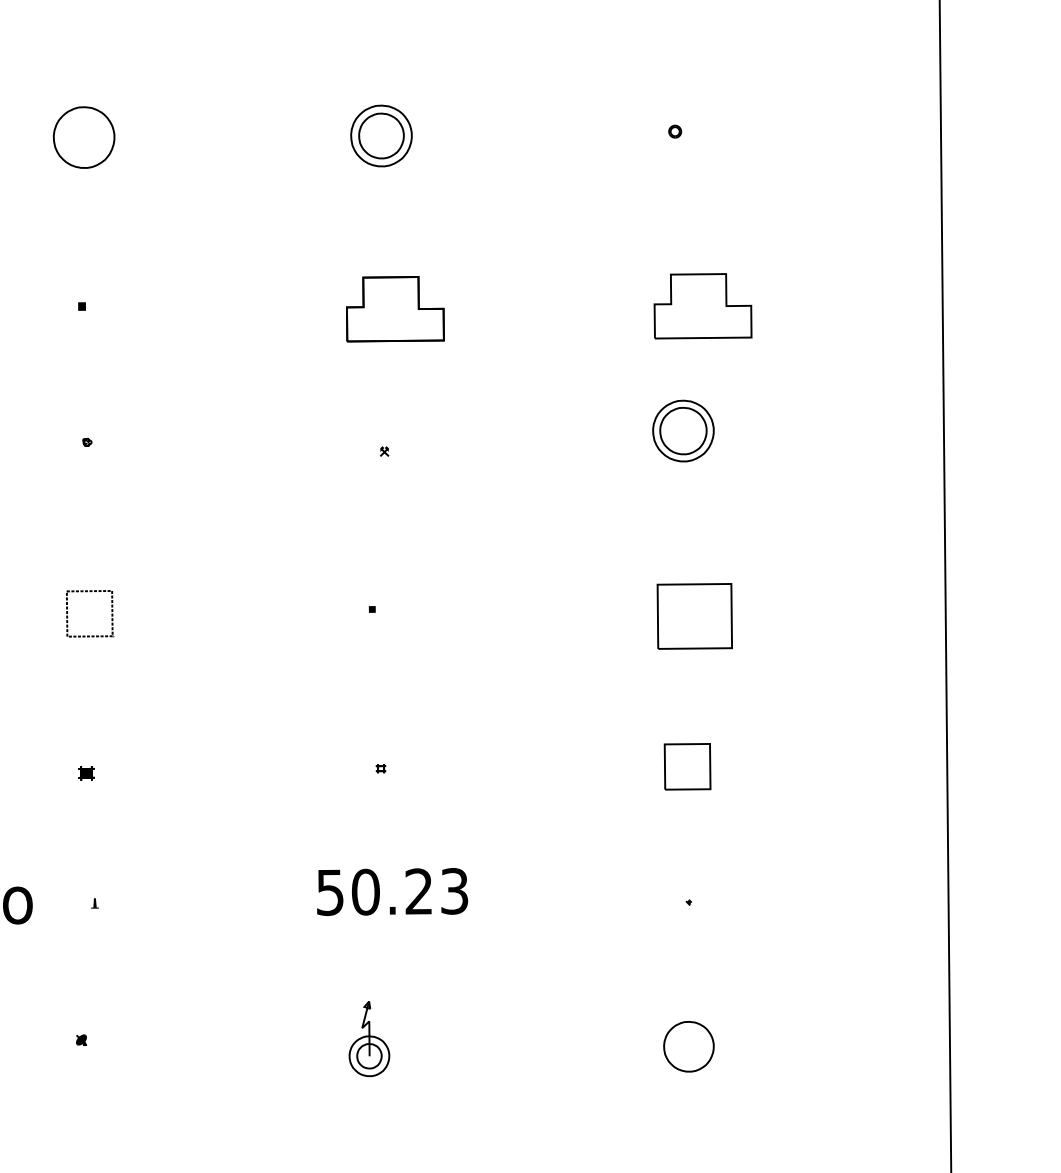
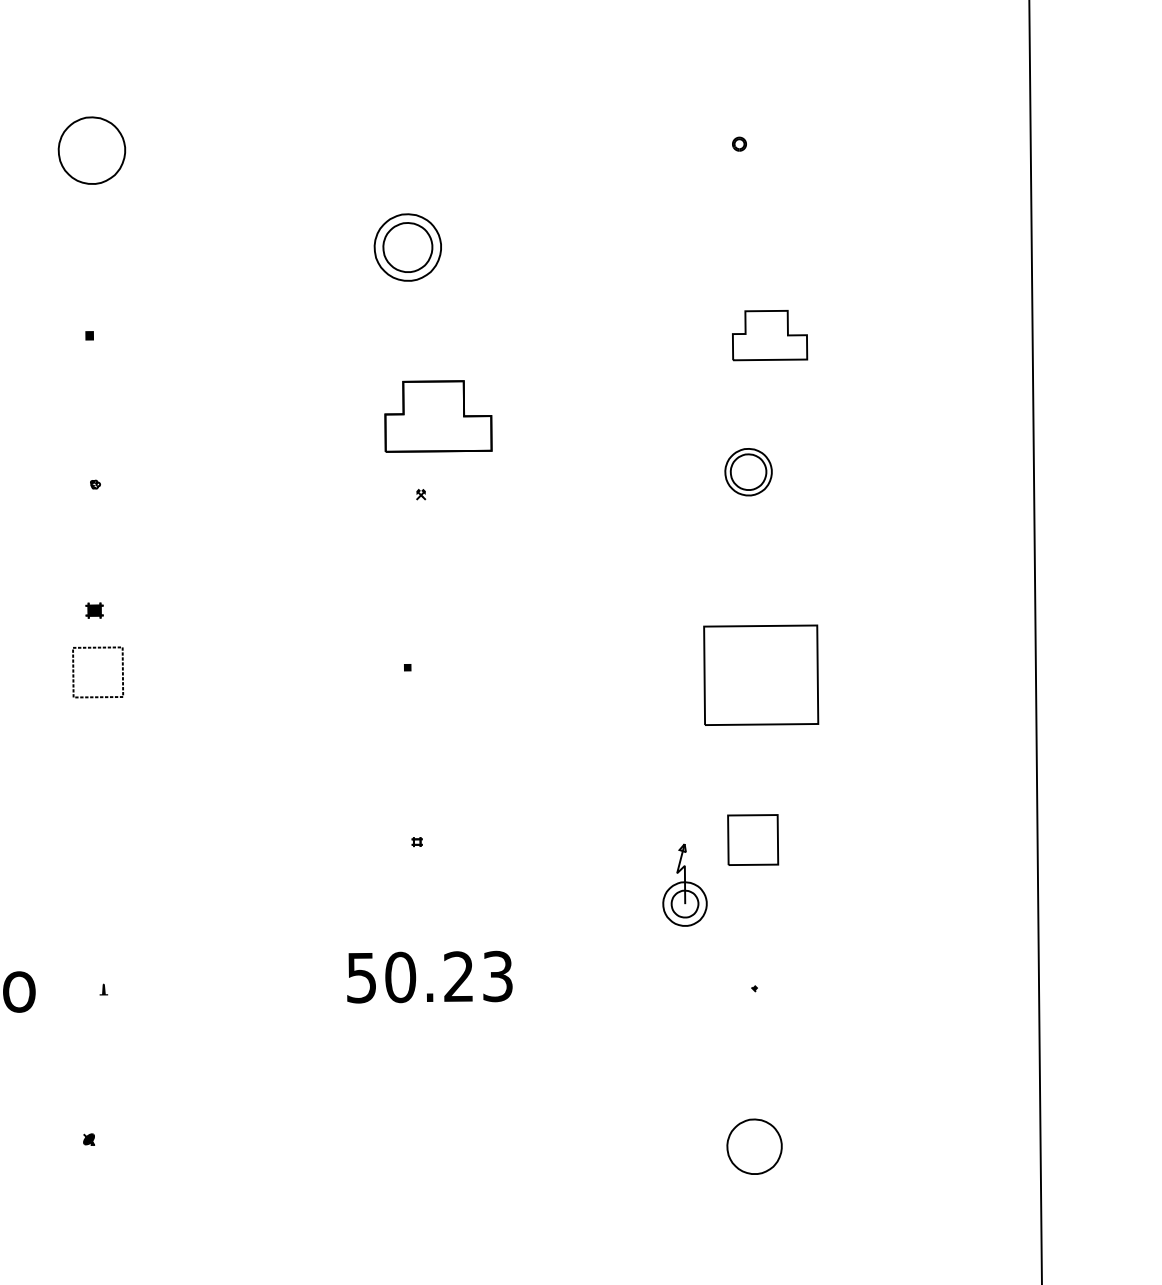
part: (381, 135) -> (407, 246), moved
part: (702, 306) -> (769, 335), size x0.7
part: (395, 309) -> (438, 416), moved
part: (683, 430) -> (748, 471), size x0.7
part: (694, 616) -> (760, 675), size x1.4
part: (86, 773) -> (94, 610), moved
part: (369, 1039) -> (685, 885), moved

